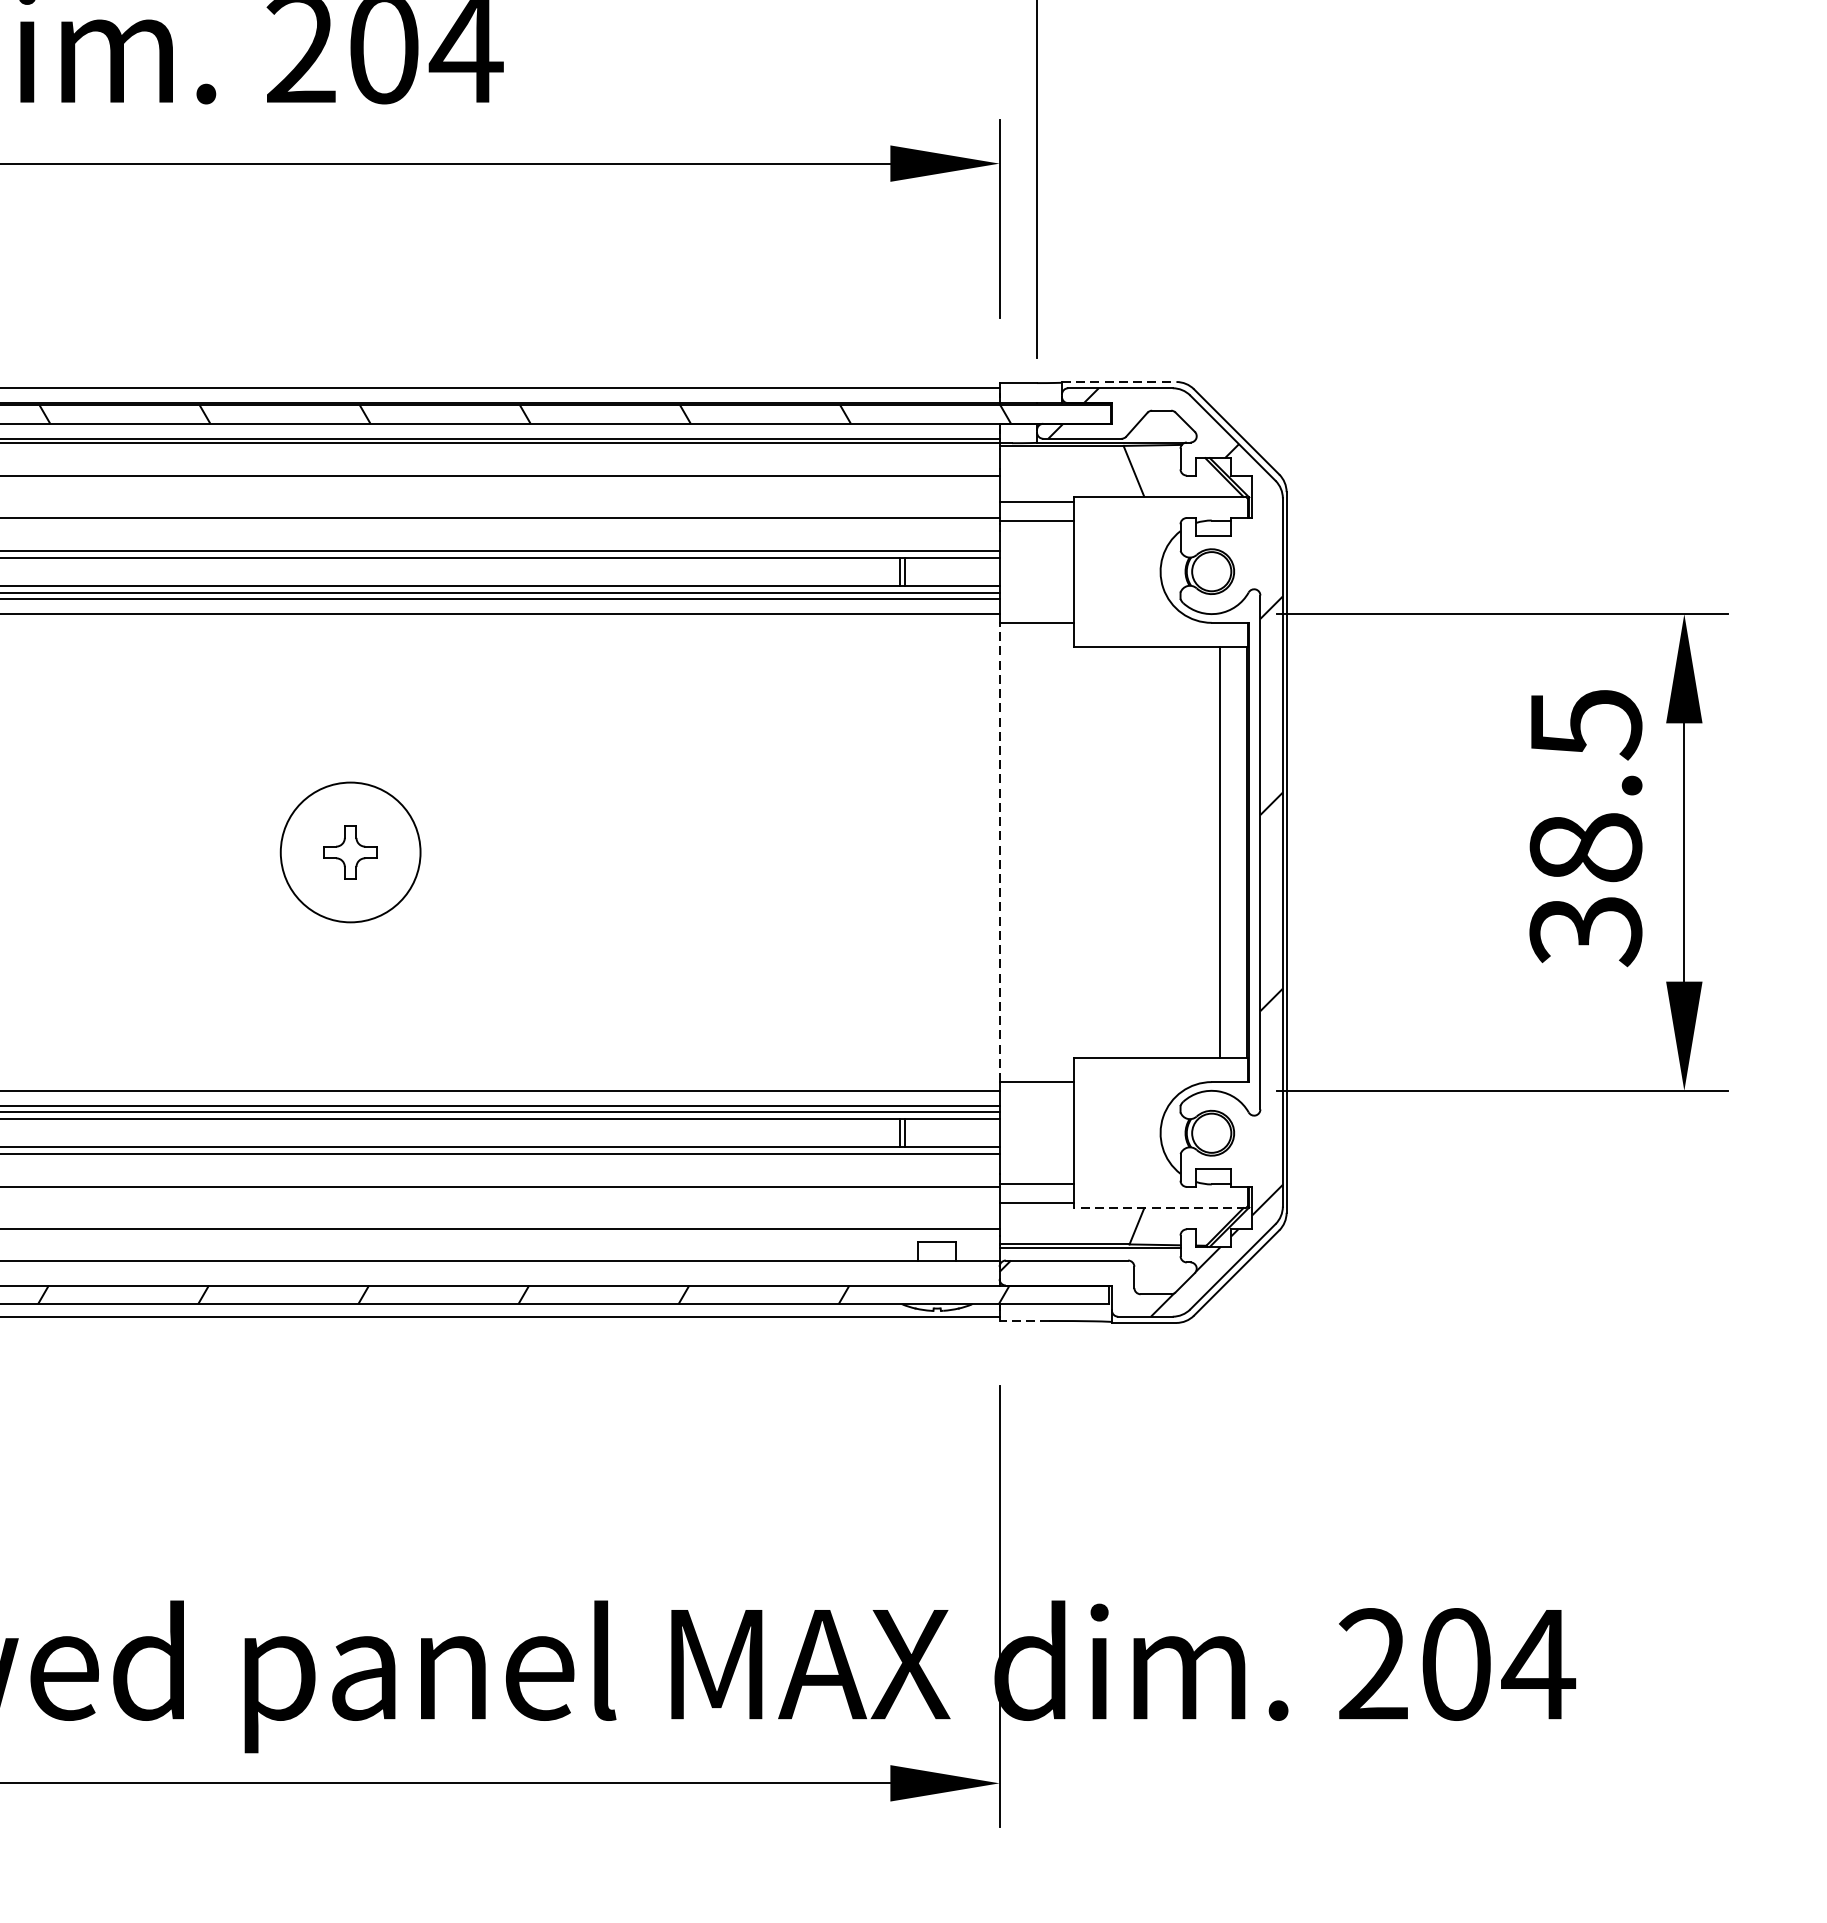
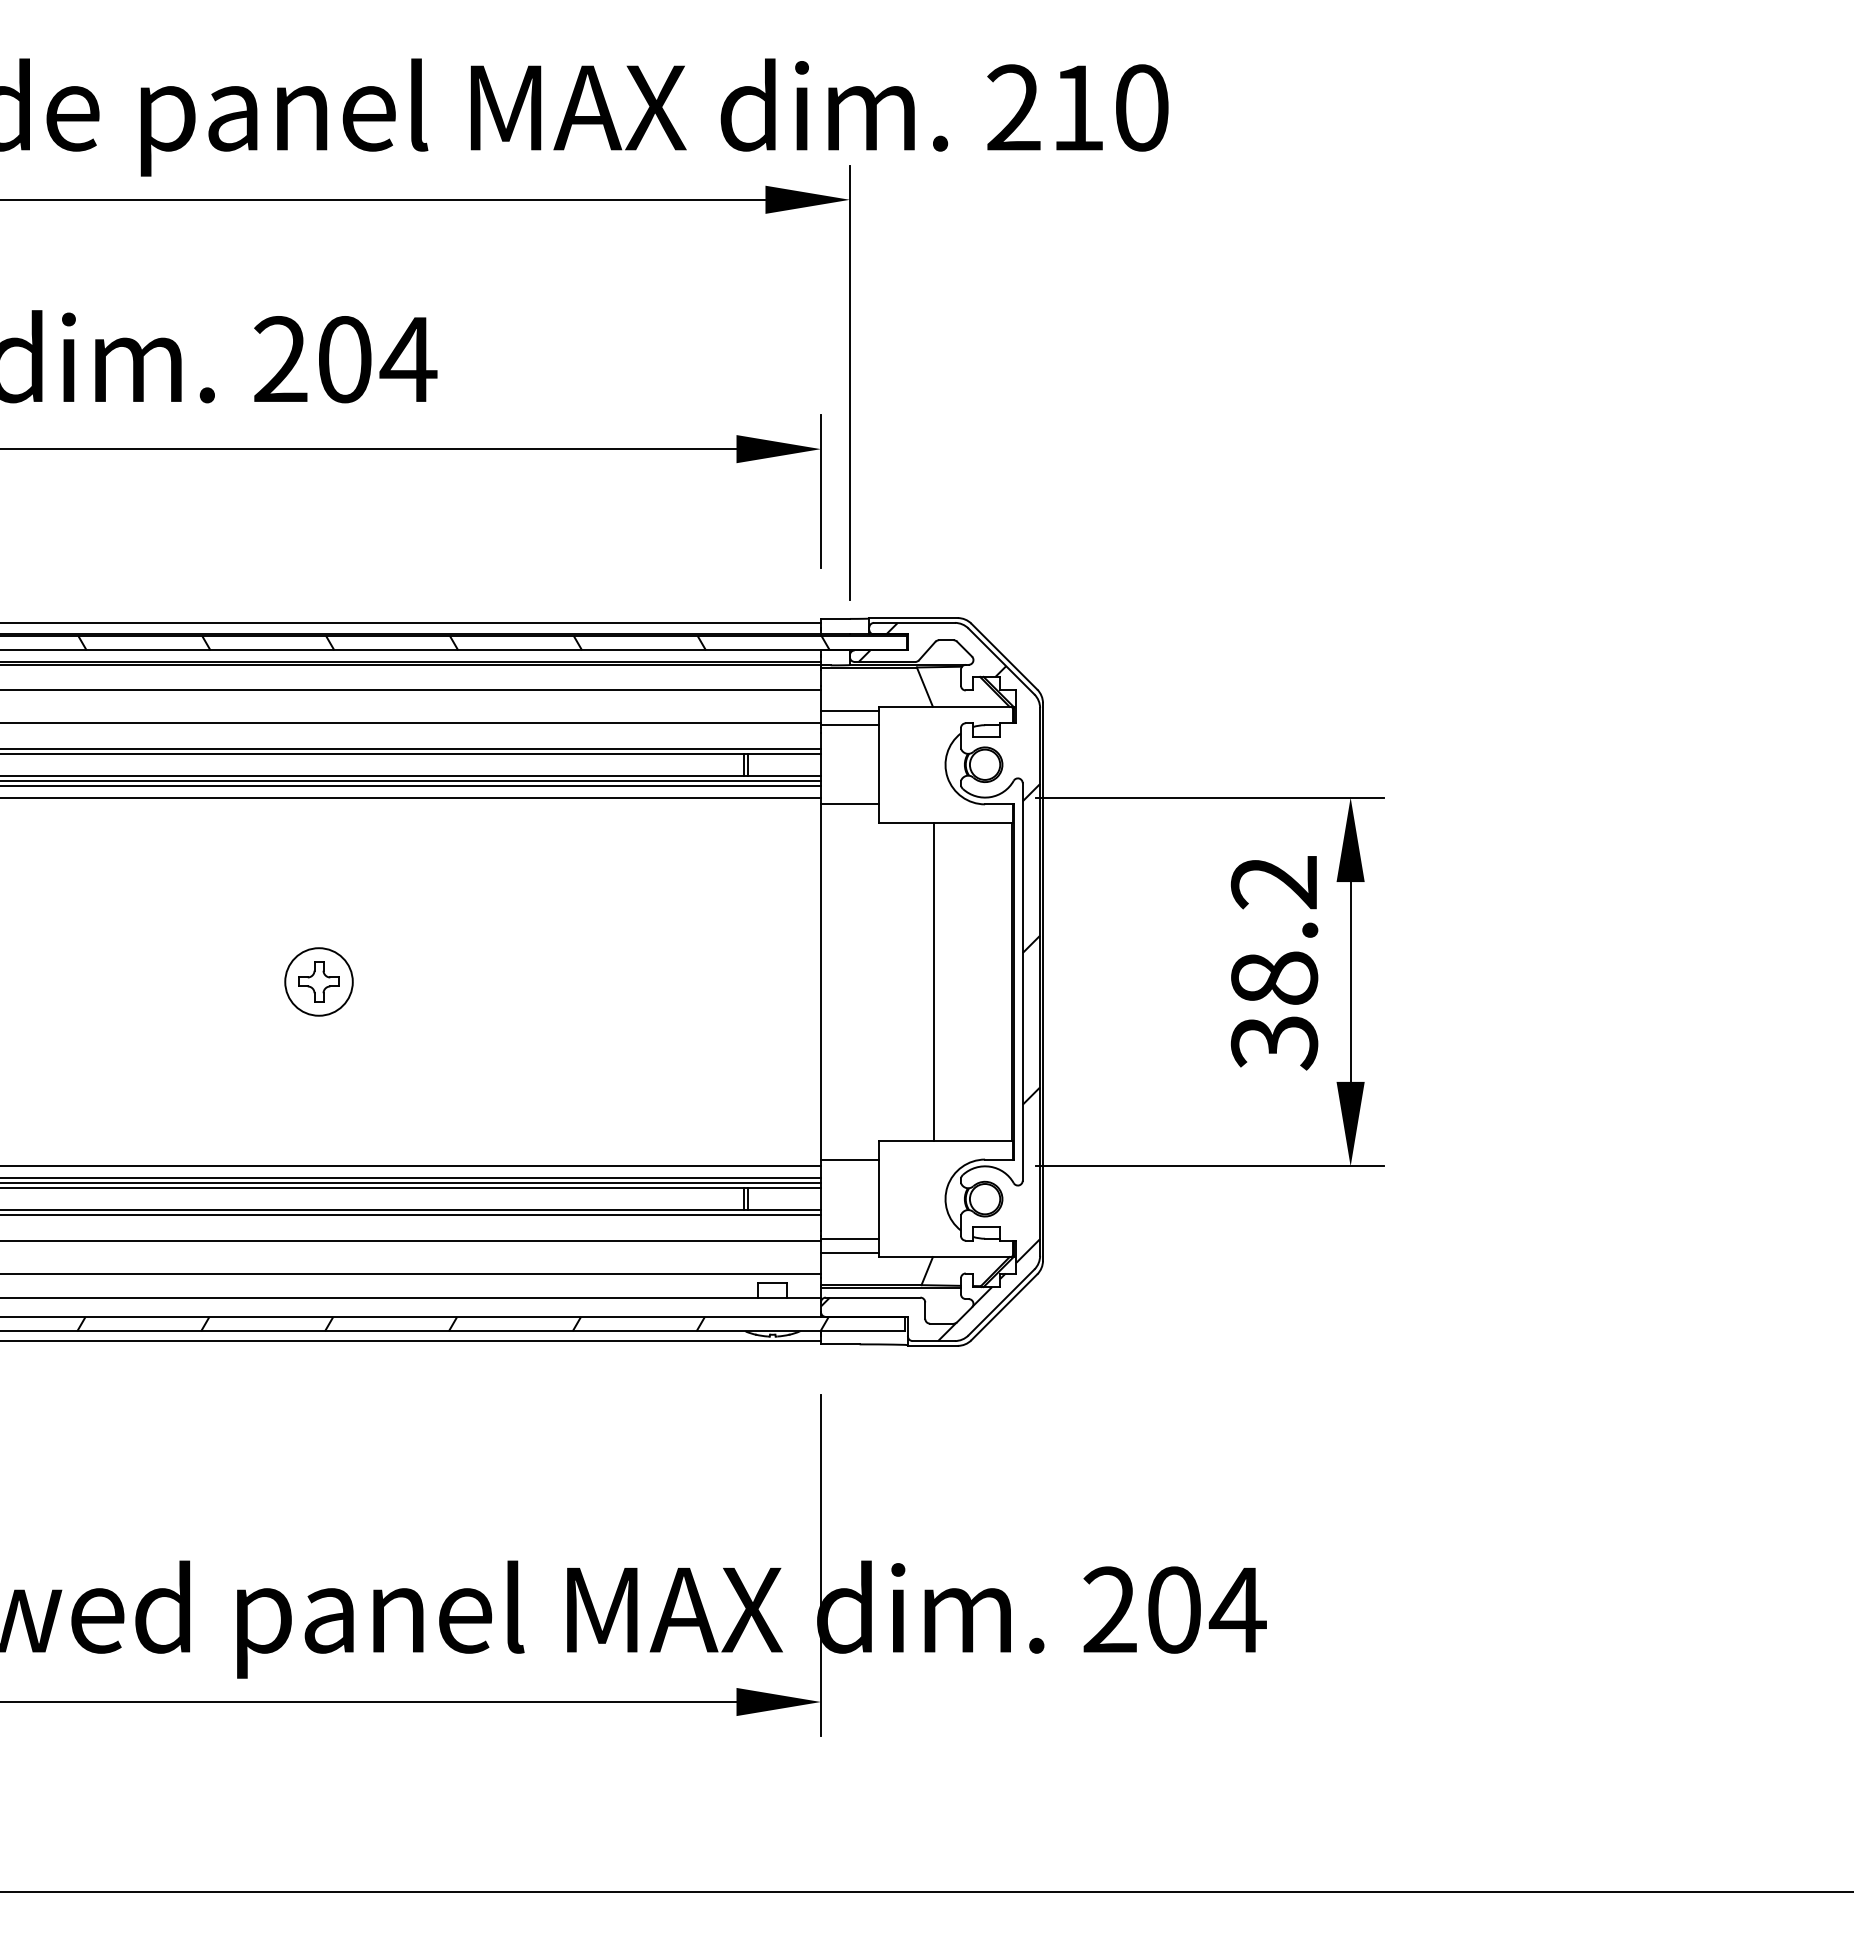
line: (1120, 382) -> (914, 618), dashed -> solid
text: (1585, 725) -> (1274, 883), 38.5 -> 38.2
circle: (349, 851) -> (318, 981), size x0.62
line: (1000, 851) -> (821, 981), dashed -> solid
line: (1220, 851) -> (934, 981), moved
line: (1159, 1208) -> (944, 1257), dashed -> solid
line: (1023, 1321) -> (839, 1344), dashed -> solid

